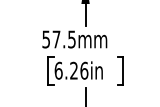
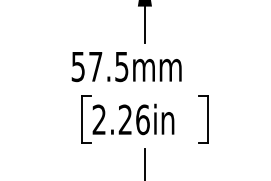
text: (58, 70) -> (99, 119), 6.26in -> 2.26in

